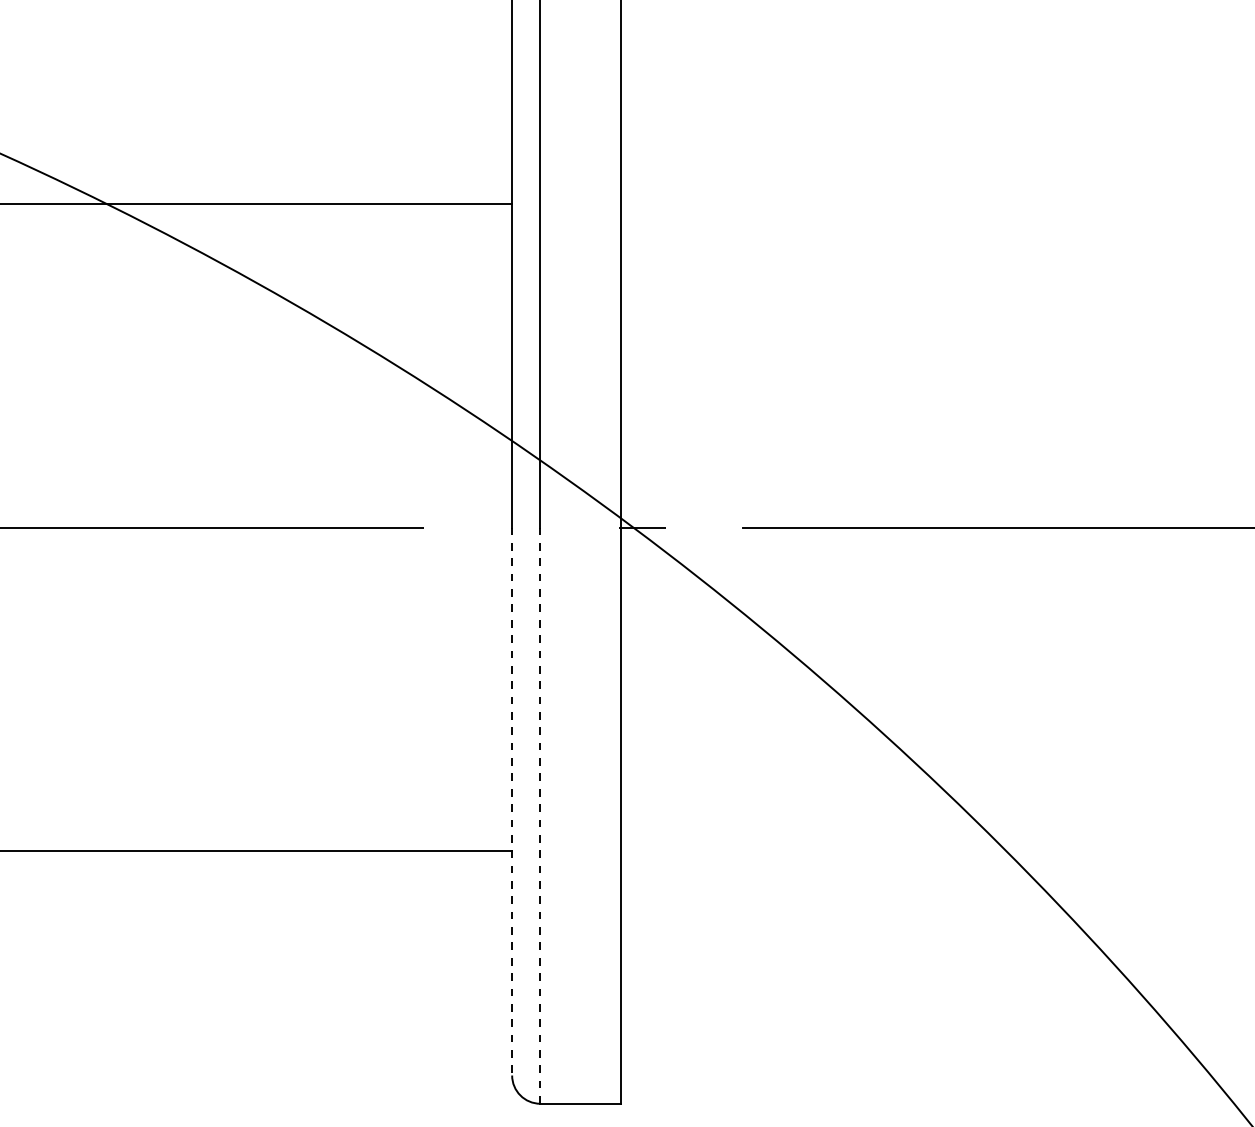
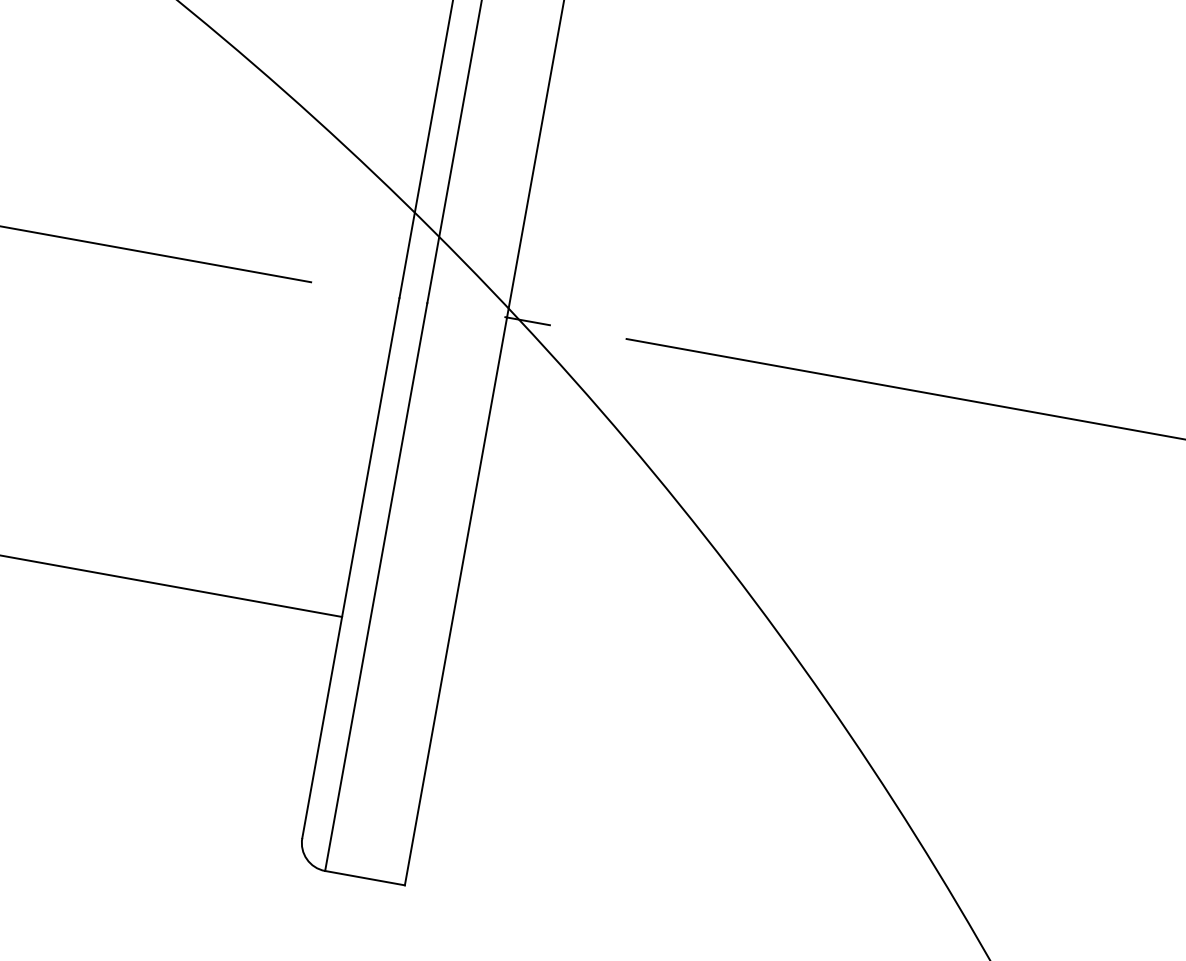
line: (512, 801) -> (351, 568), dashed -> solid
line: (540, 816) -> (376, 587), dashed -> solid

